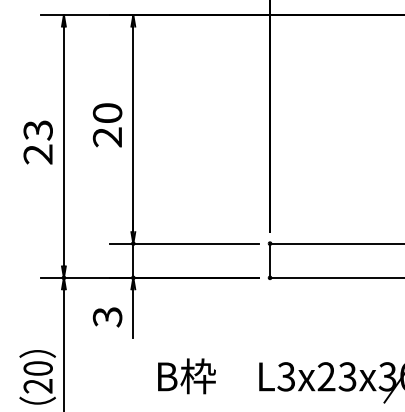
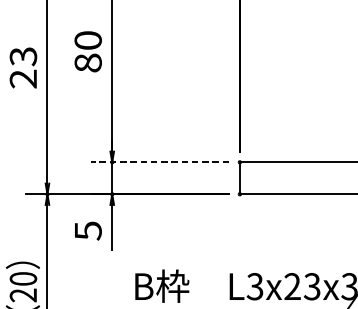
text: (107, 137) -> (88, 63), 20 -> 80
line: (184, 243) -> (160, 162), solid -> dashed
text: (106, 316) -> (87, 230), 3 -> 5

